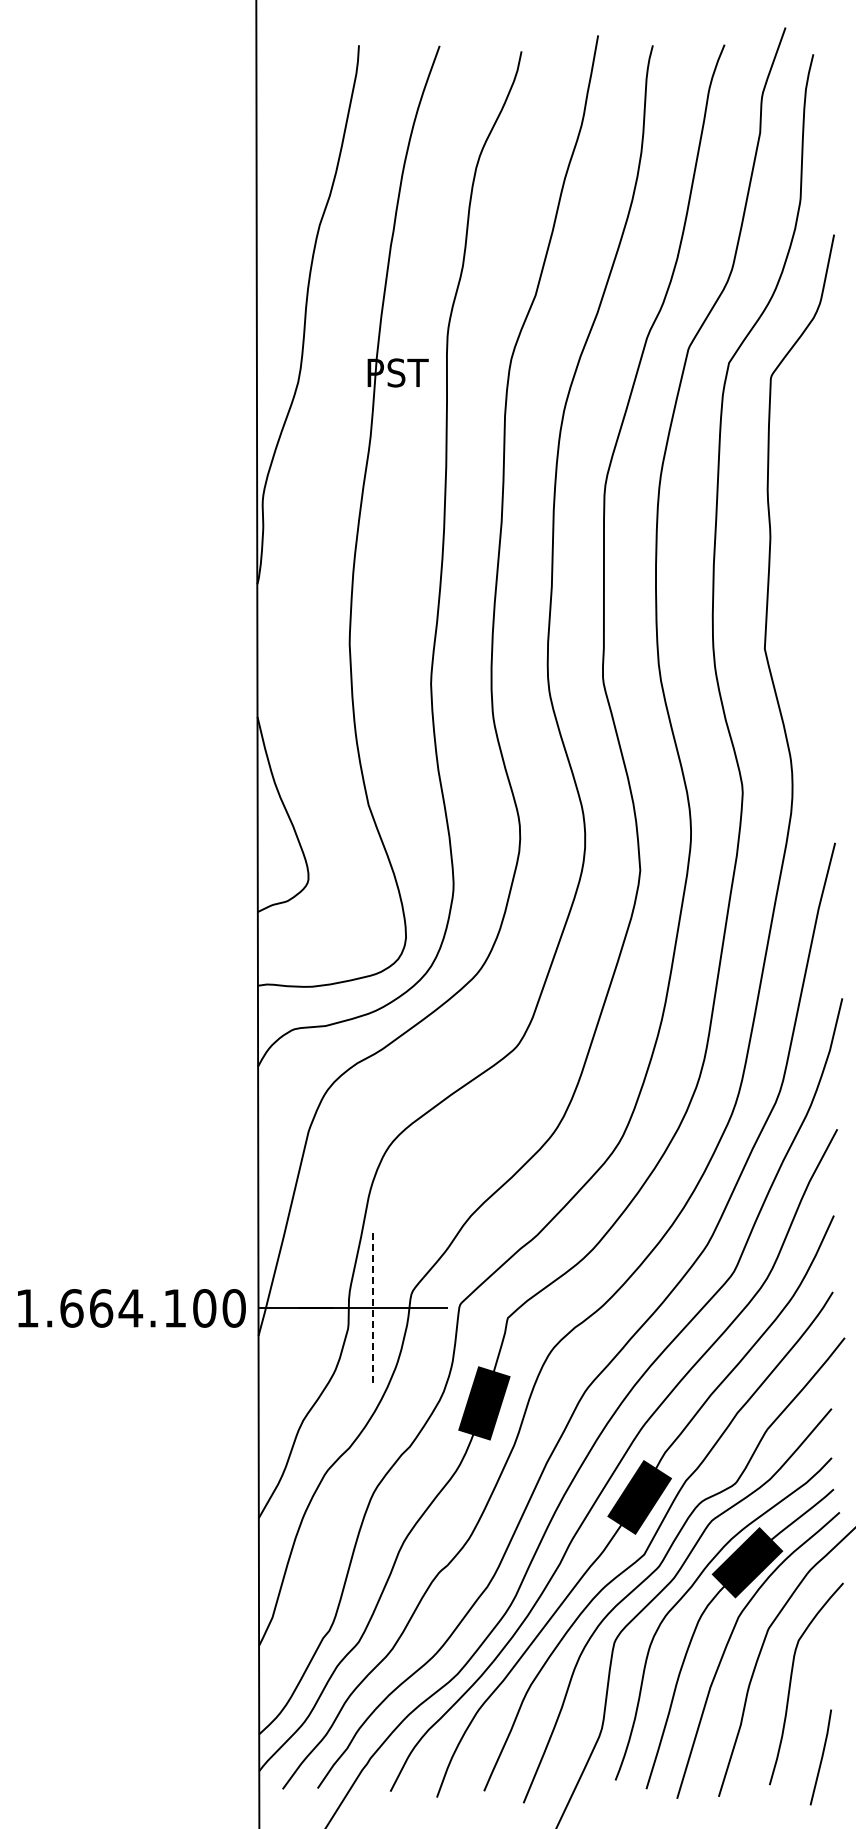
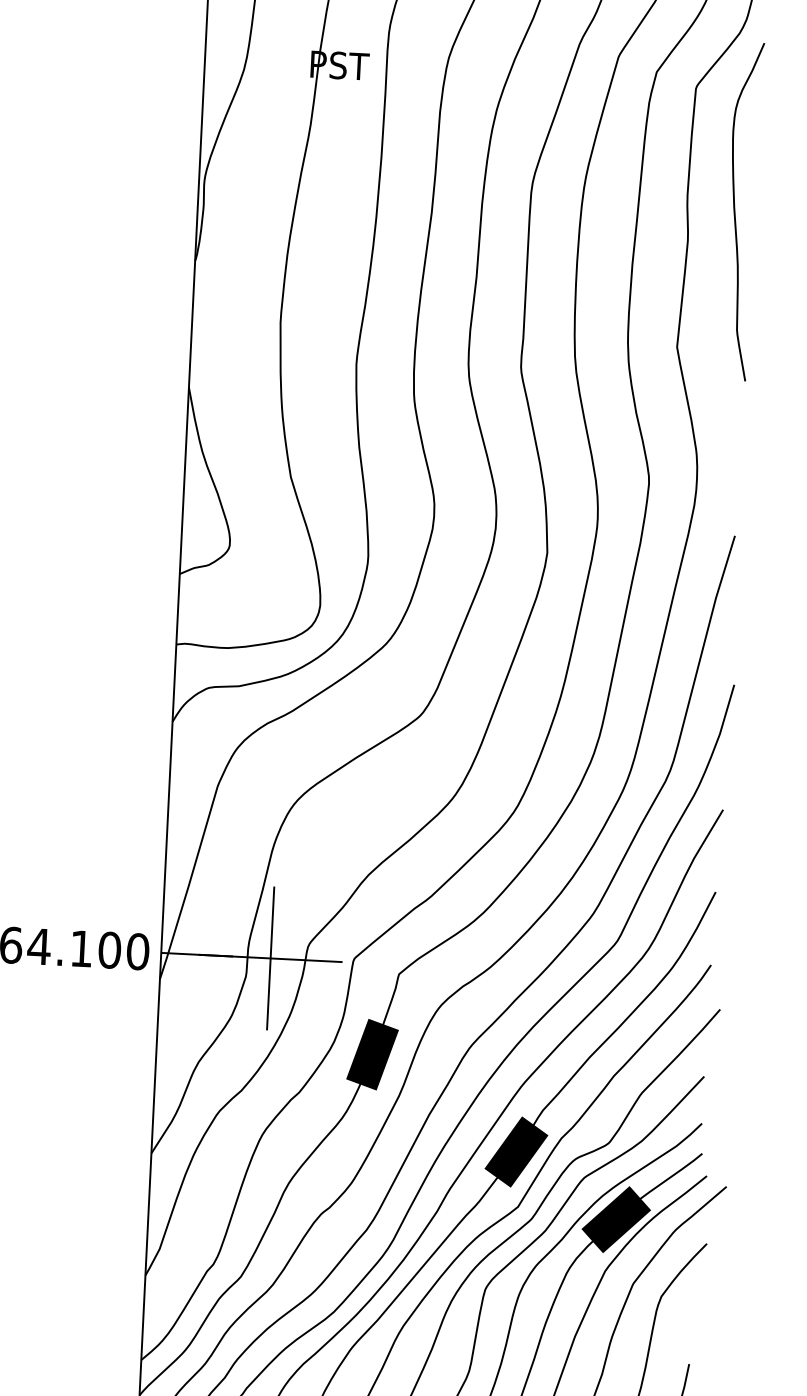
curve: (818, 504) -> (735, 211), added
line: (372, 1308) -> (270, 958), dashed -> solid

